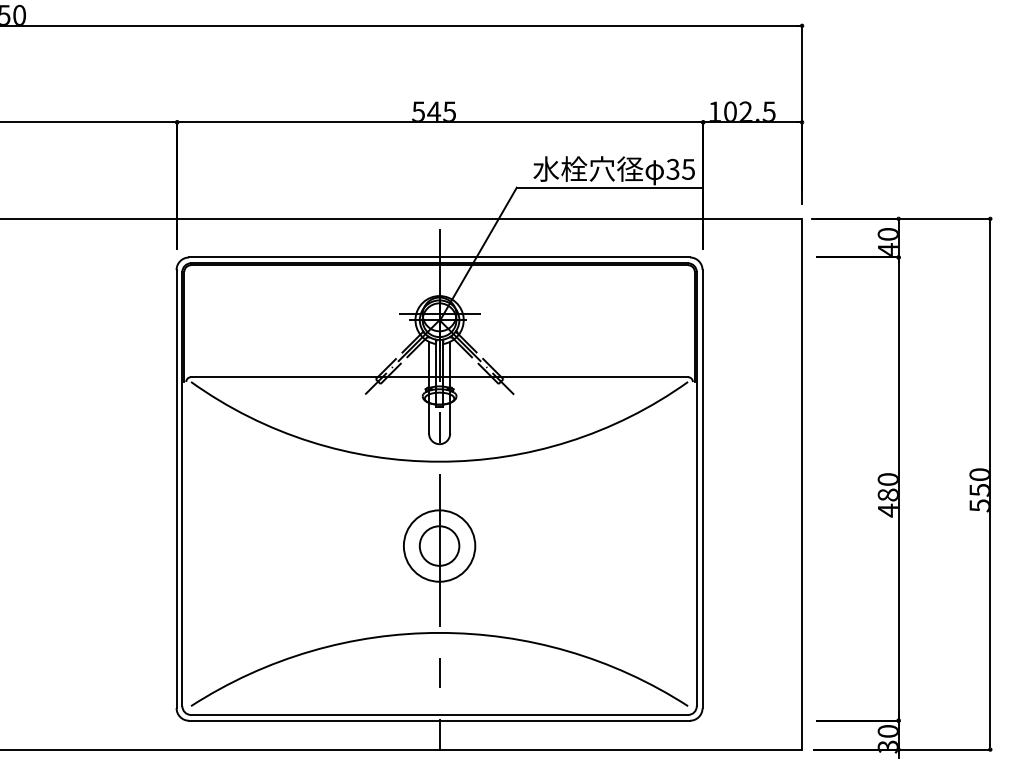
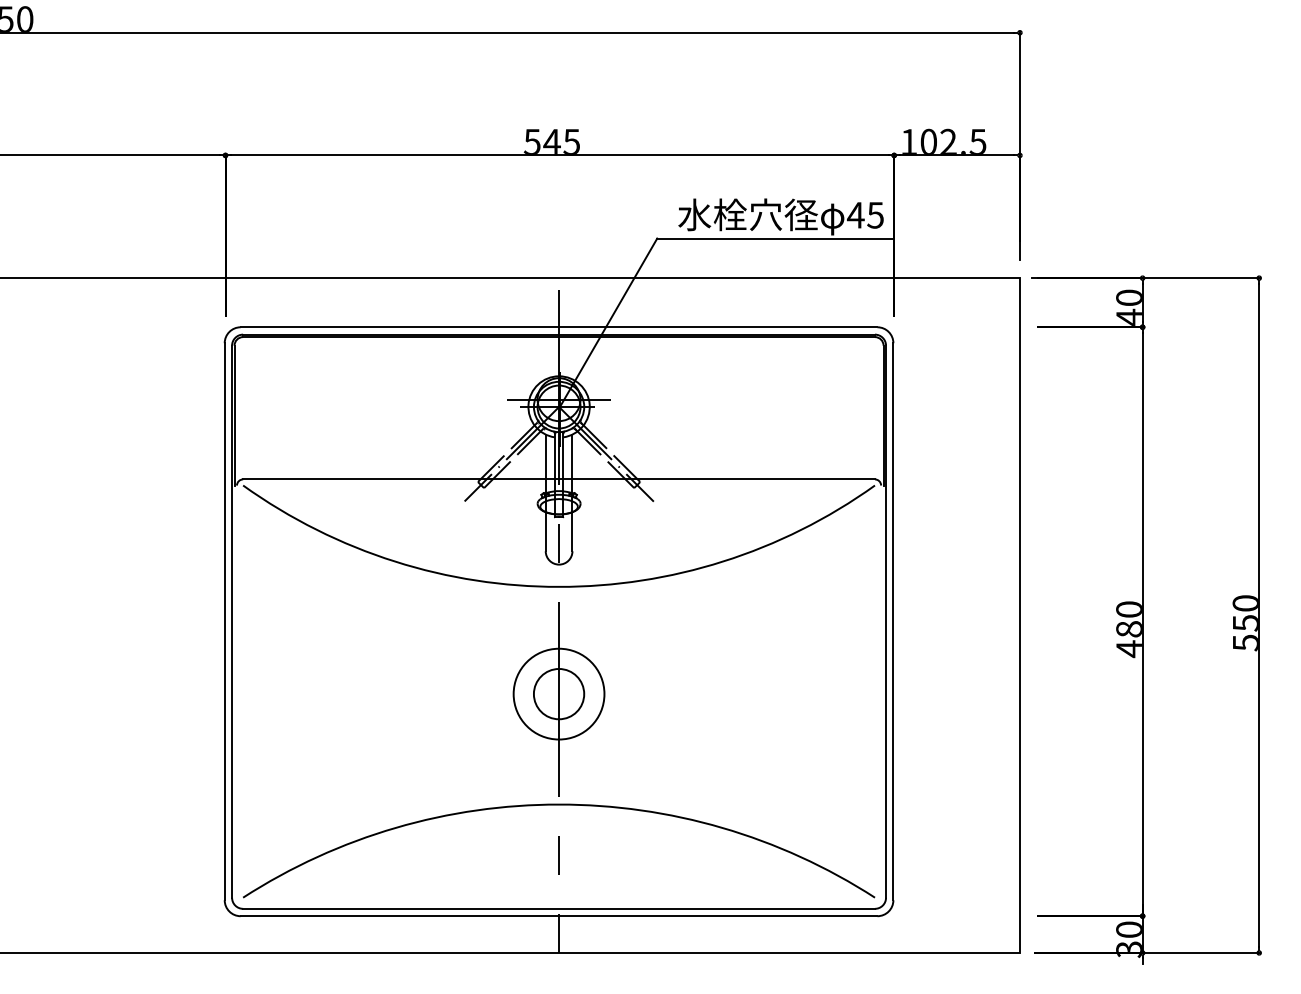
text: (672, 168) -> (855, 214), 35 -> 45

